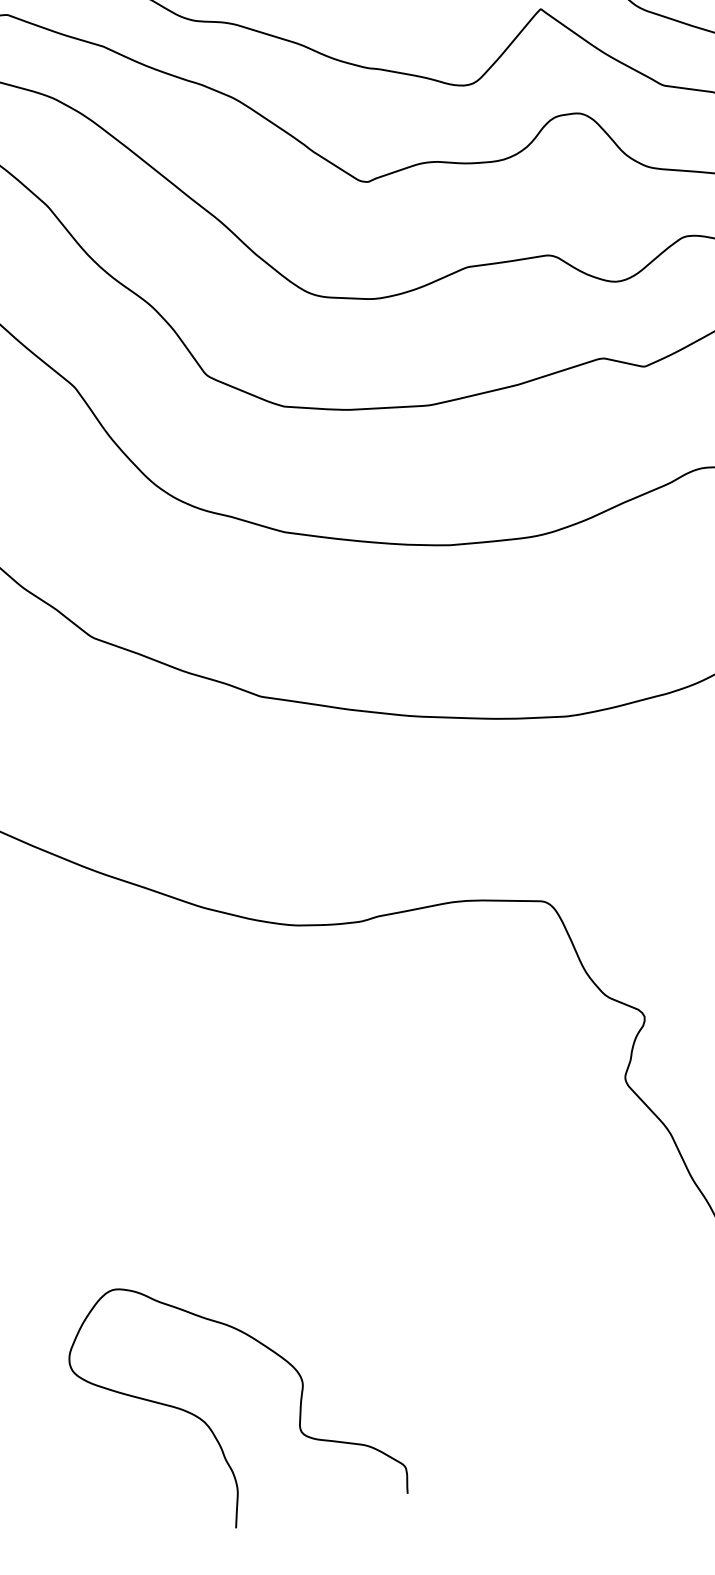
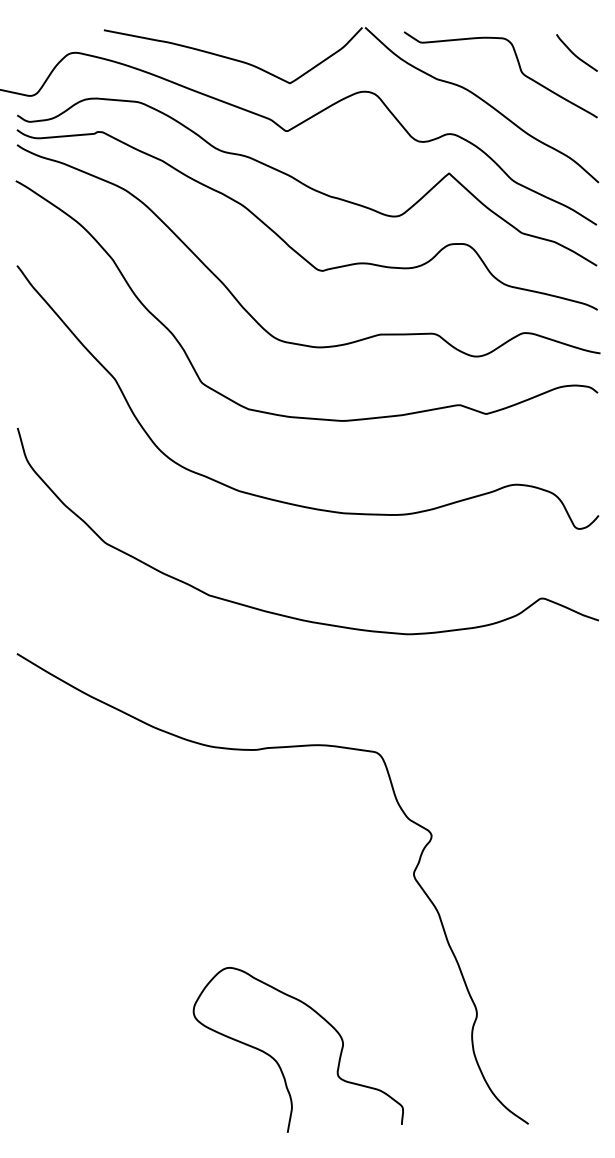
curve: (208, 1423) -> (278, 1062), moved

